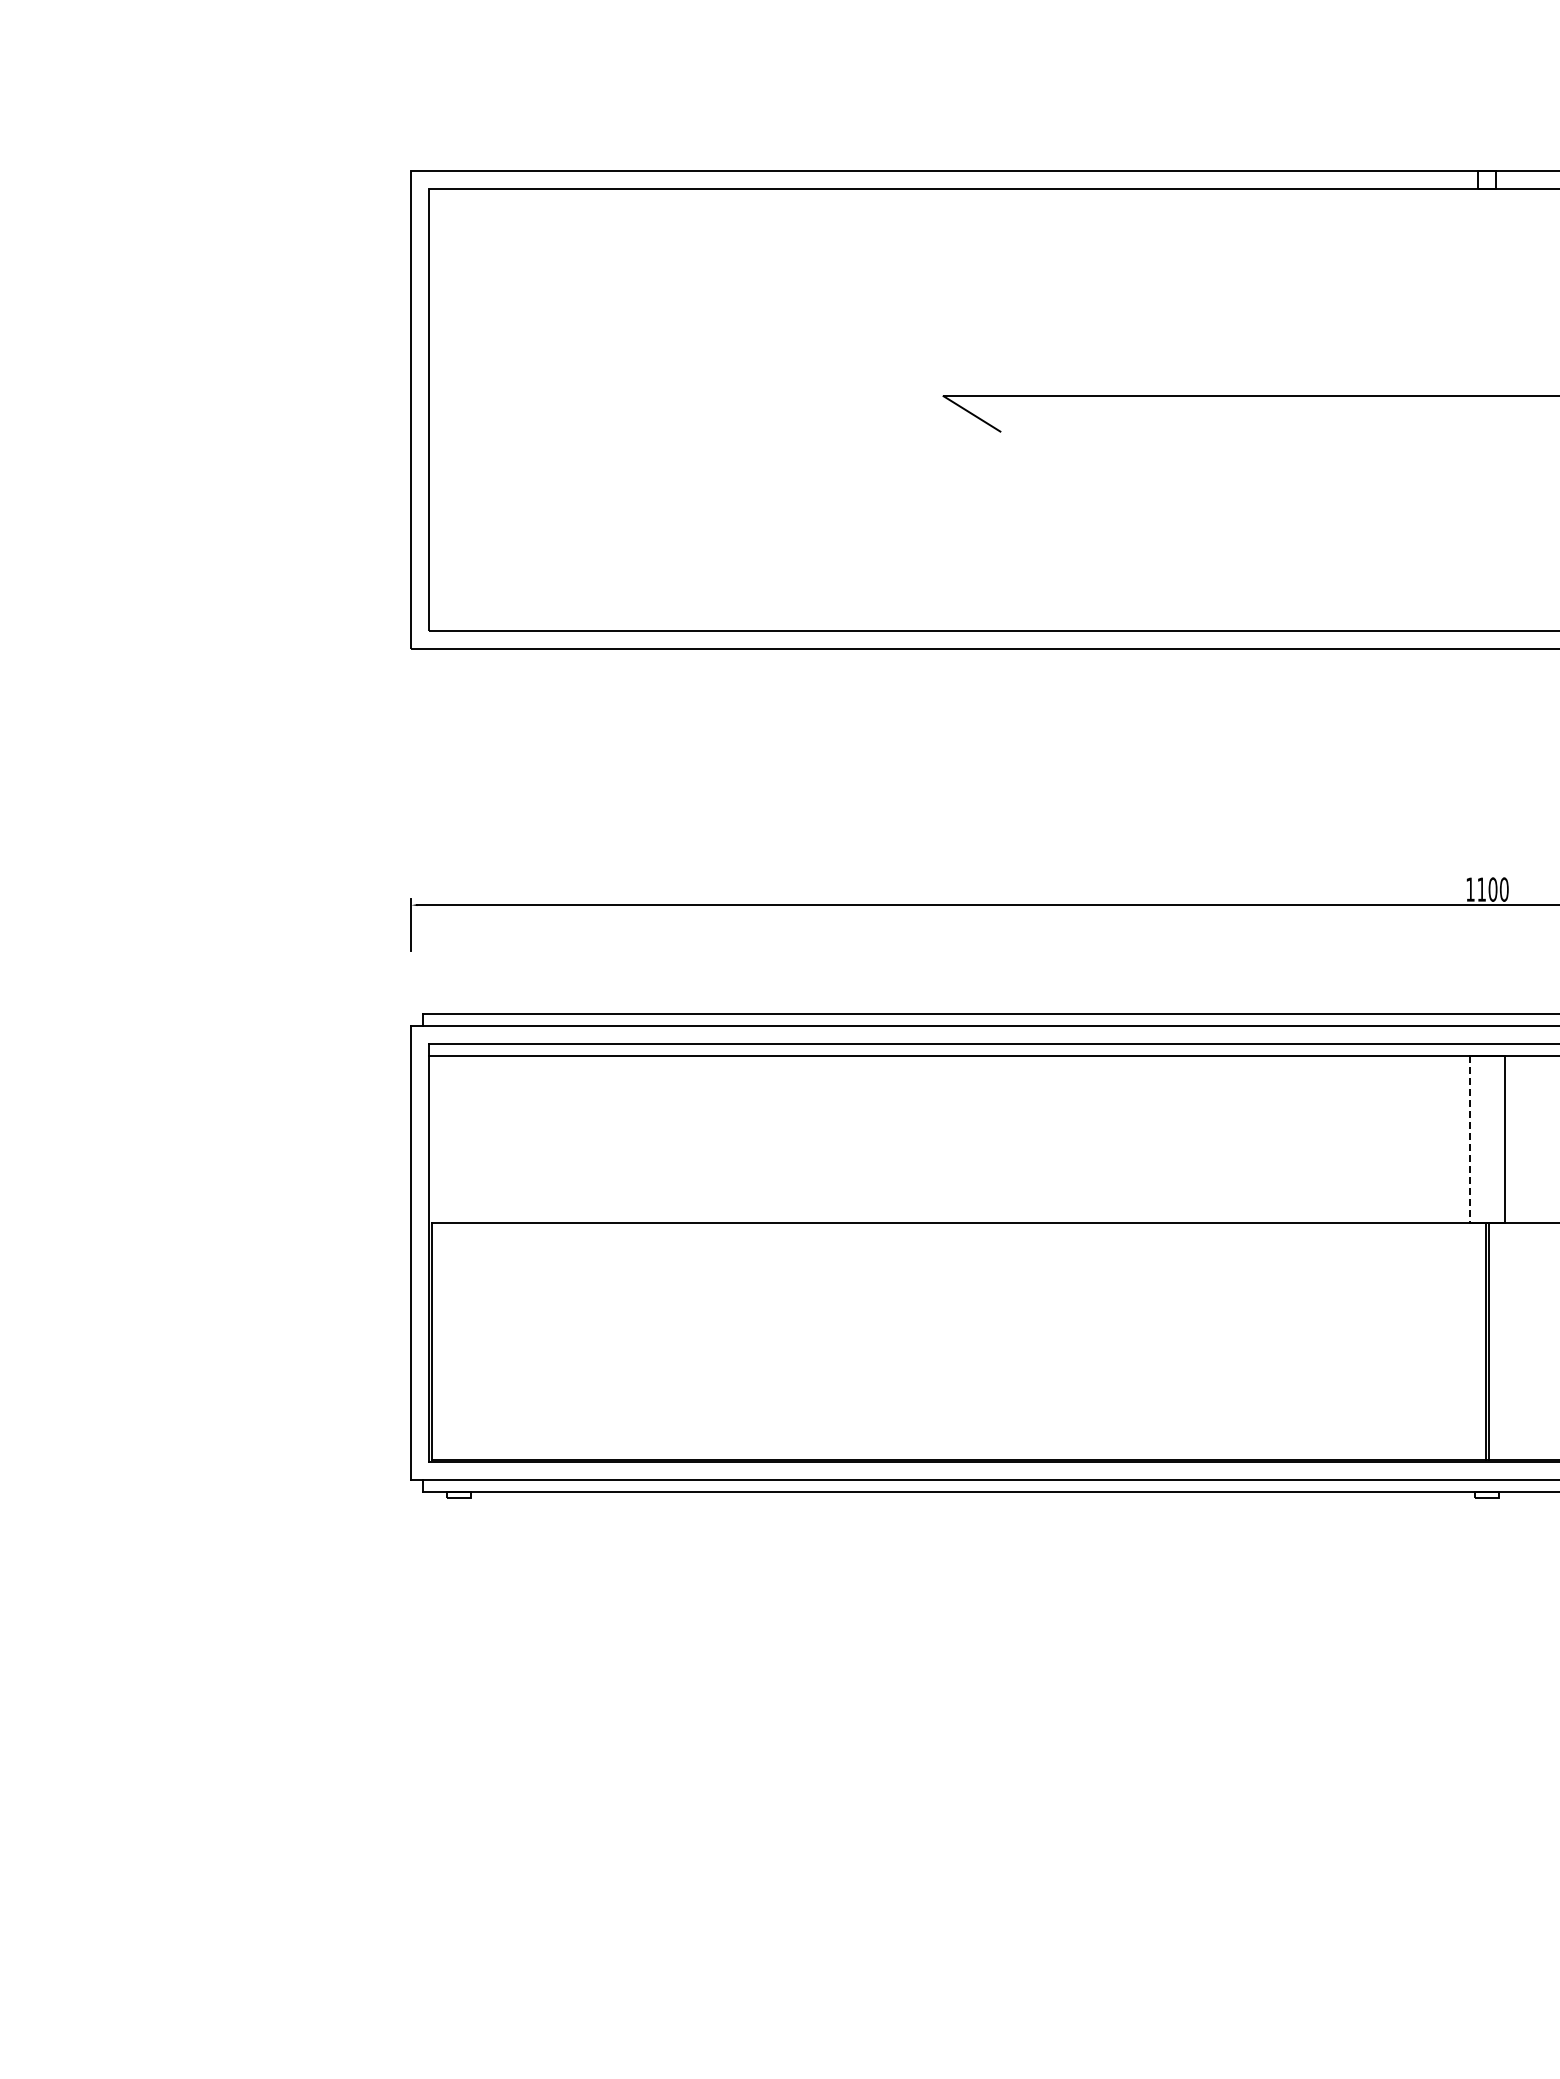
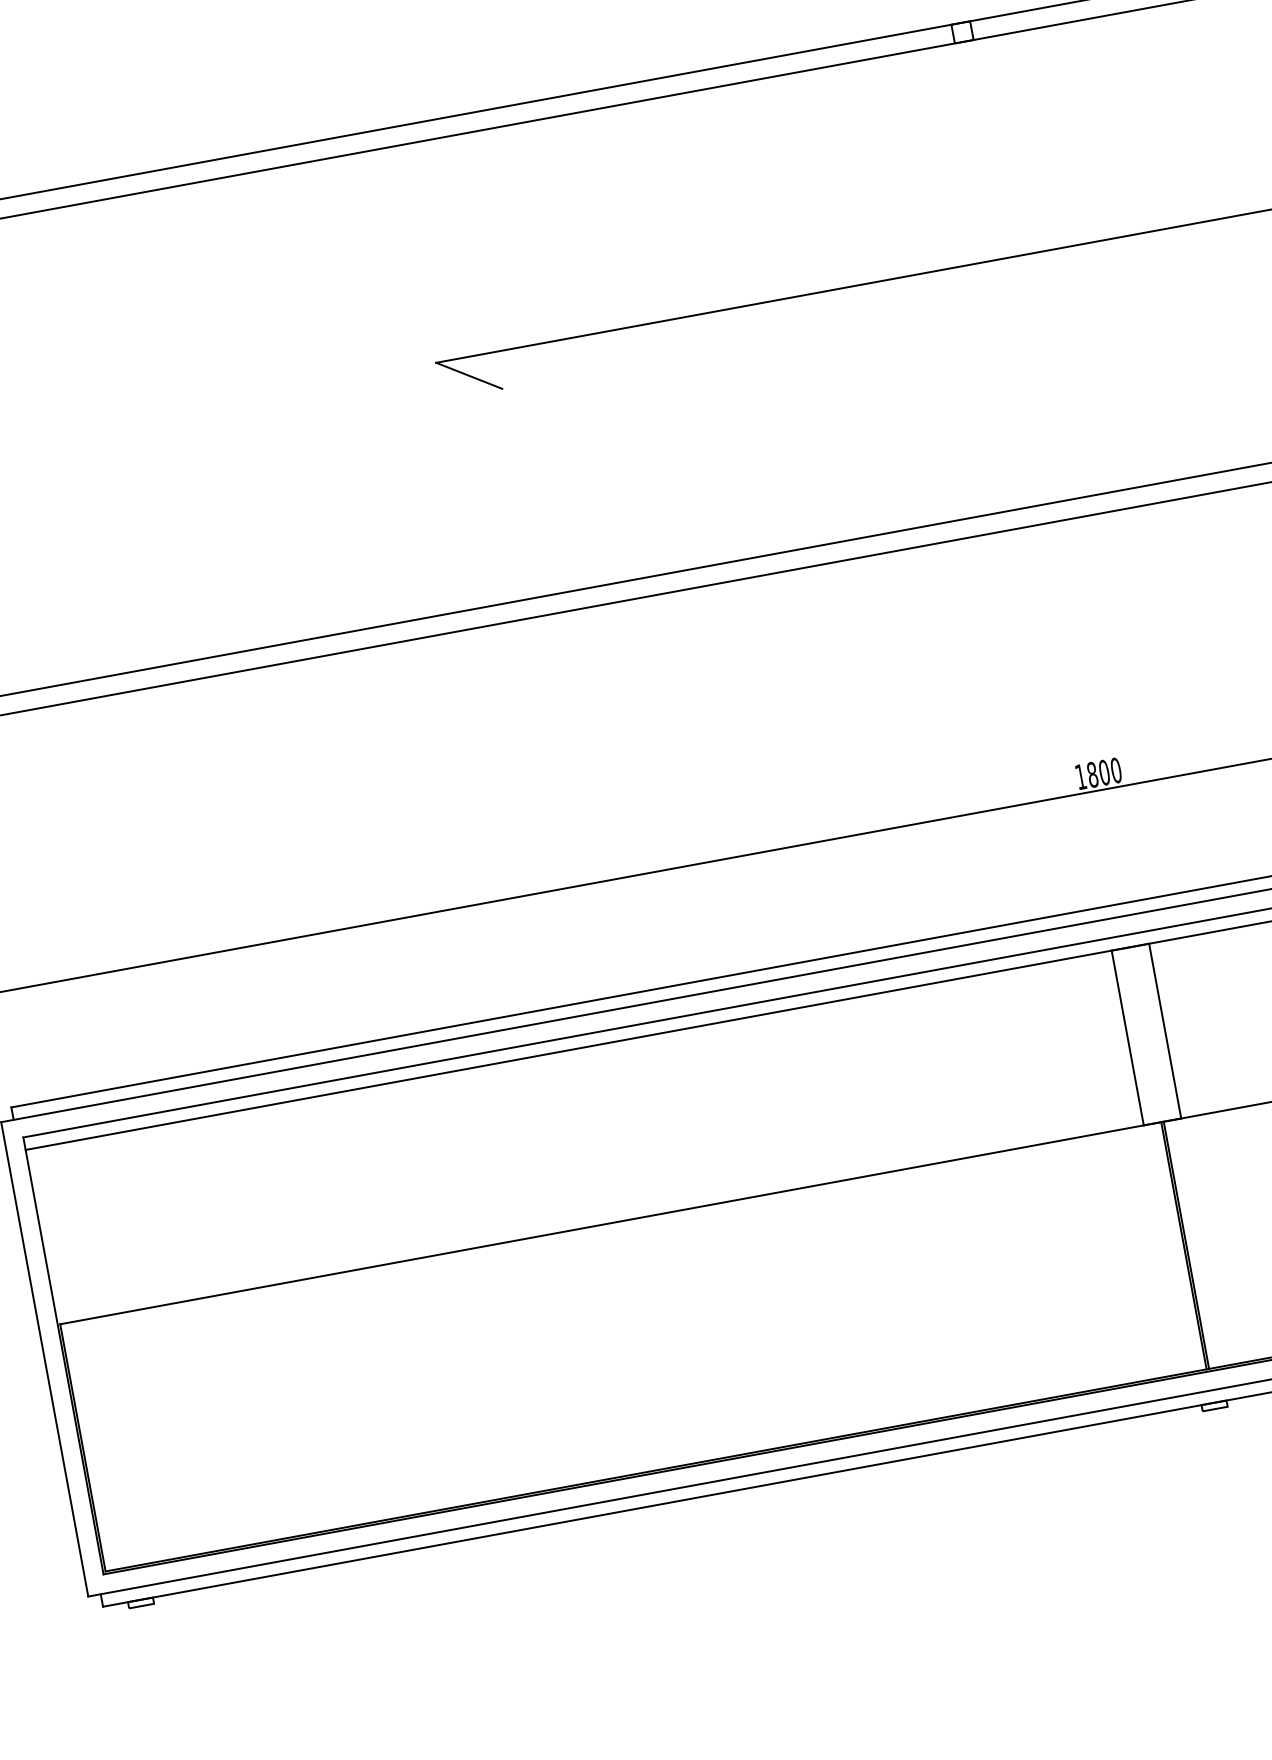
text: (1481, 889) -> (1092, 774), 1100 -> 1800
line: (1469, 1139) -> (1127, 1038), dashed -> solid

